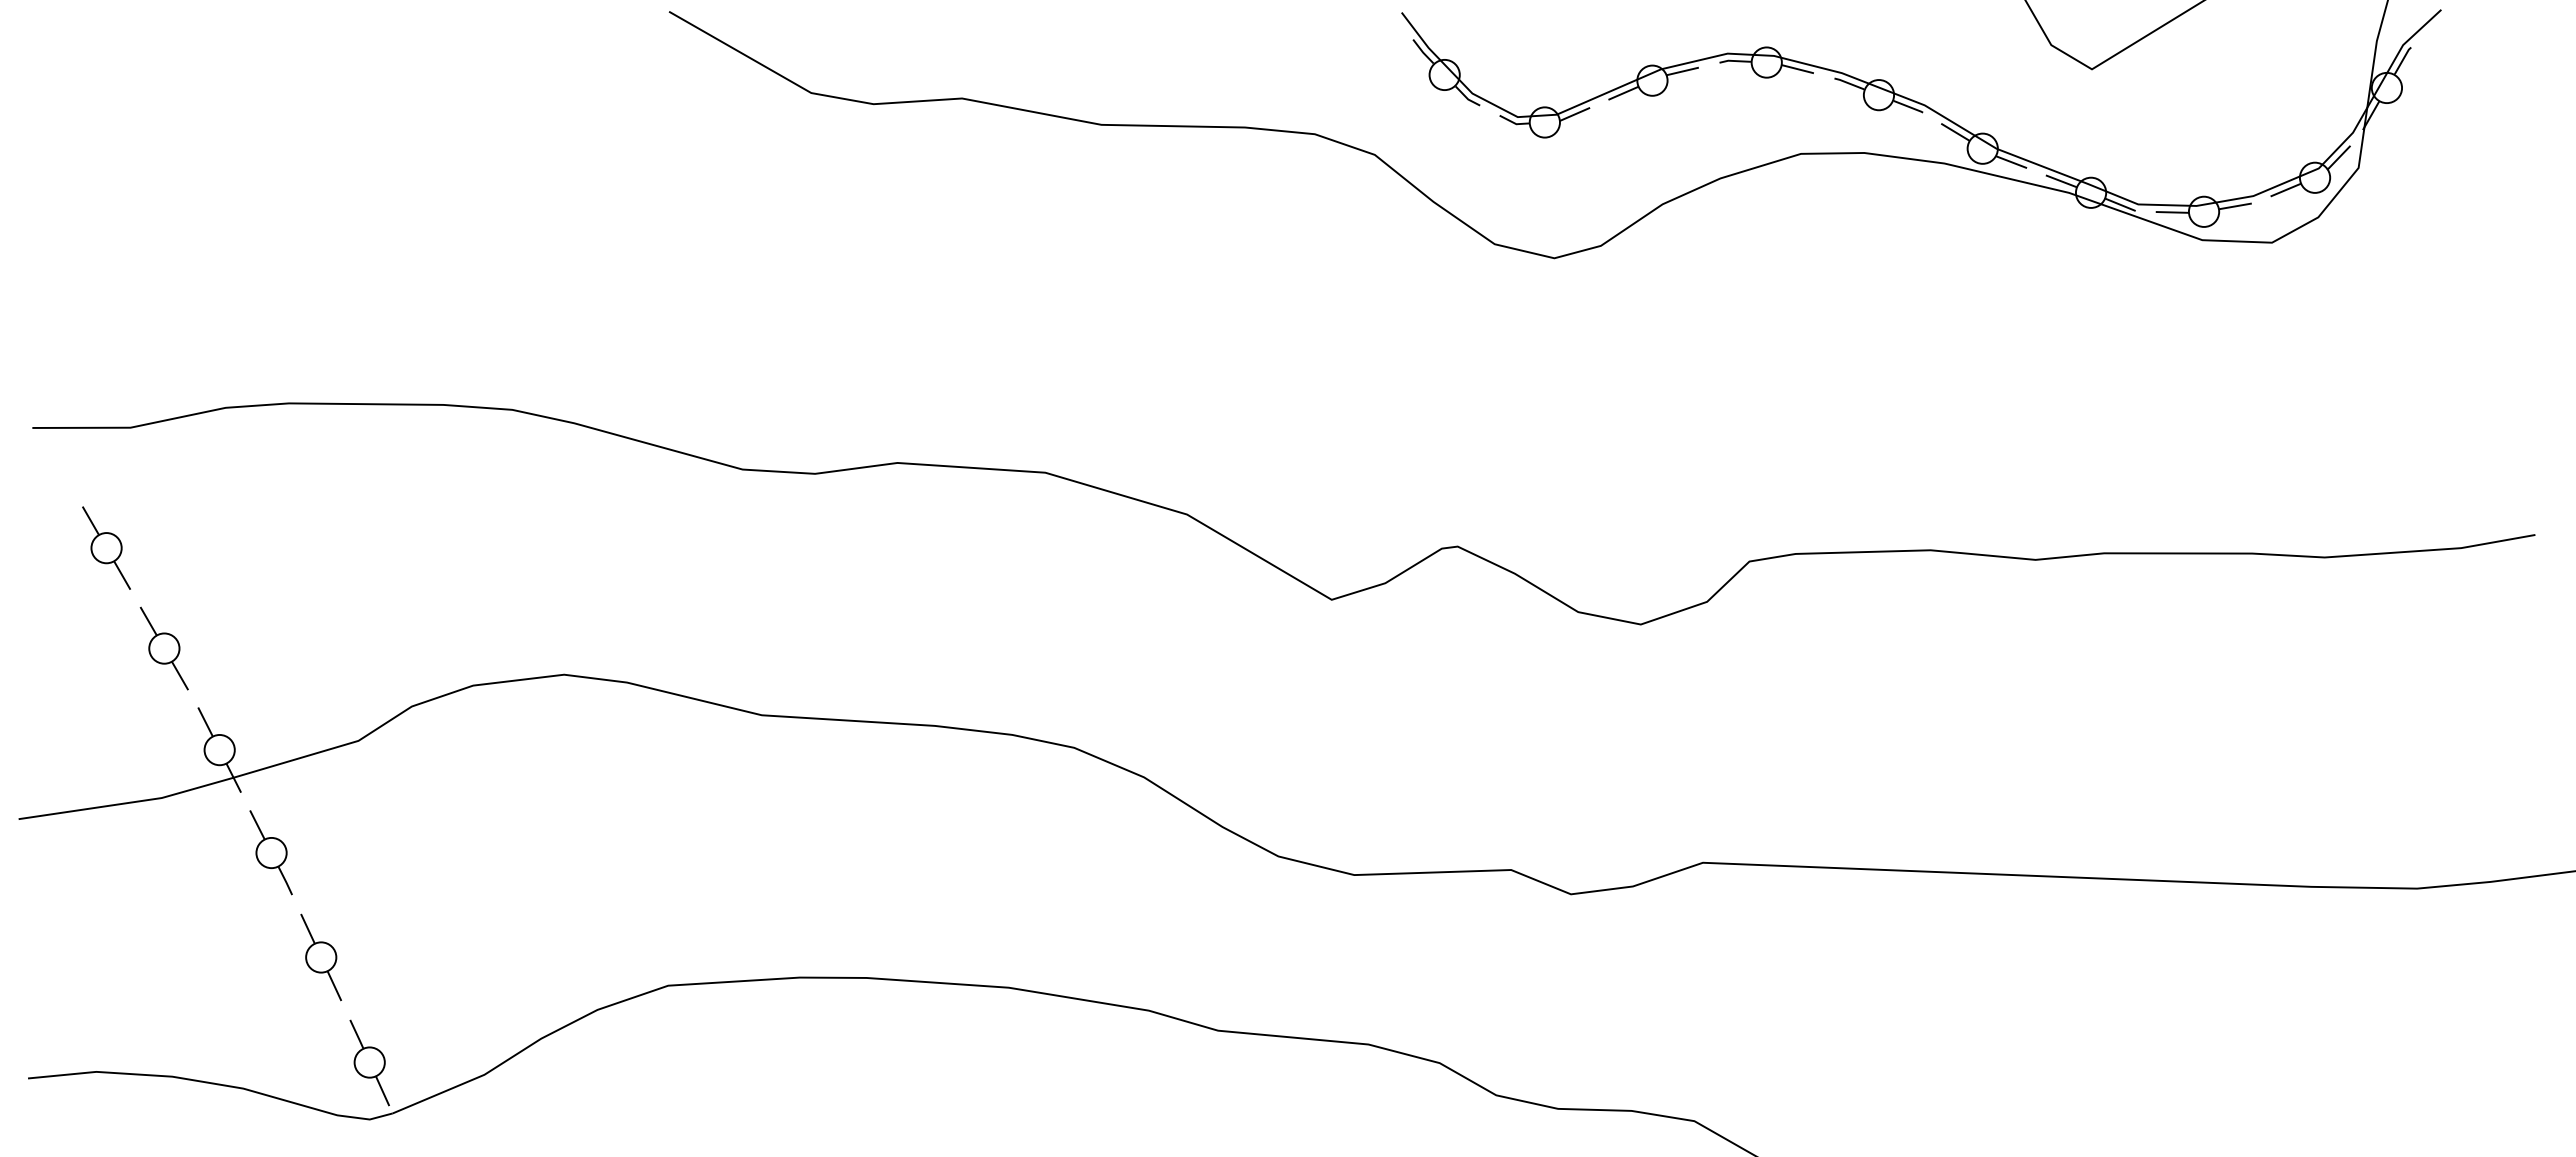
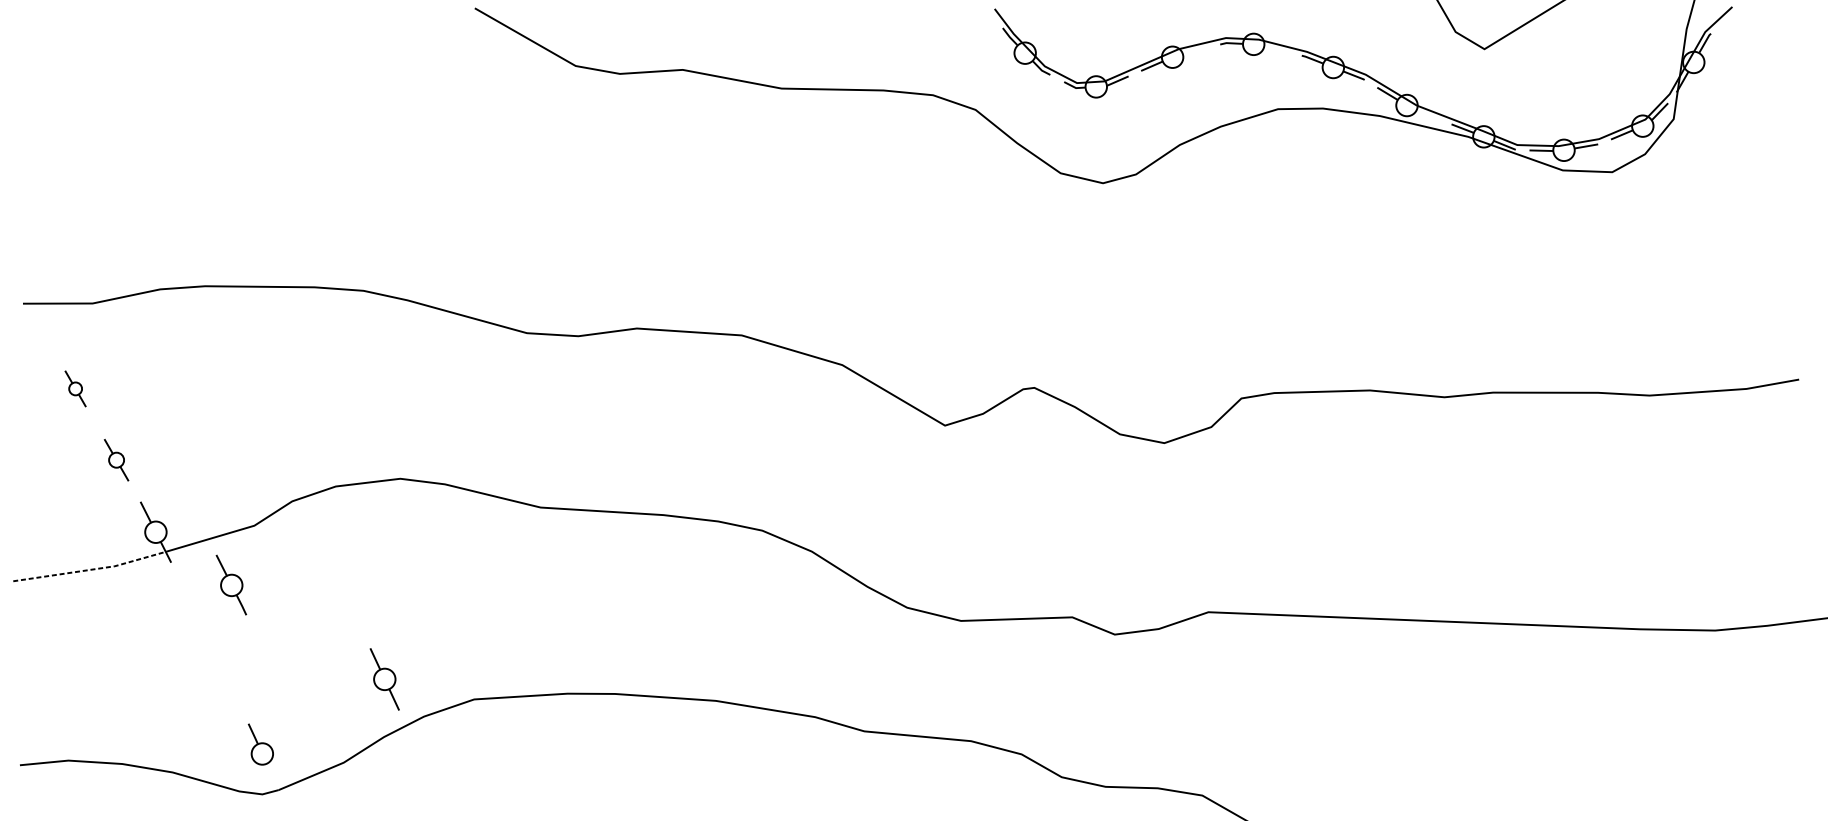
line: (1797, 69) -> (1275, 49), removed
line: (1682, 71) -> (1193, 50), removed
line: (2011, 161) -> (1427, 114), removed
part: (106, 547) -> (75, 388), size x0.6
part: (163, 648) -> (116, 460), size x0.7
line: (128, 802) -> (91, 569), solid -> dashed
part: (270, 852) -> (231, 585), moved
part: (320, 957) -> (384, 679), moved
line: (382, 1090) -> (271, 773), removed

